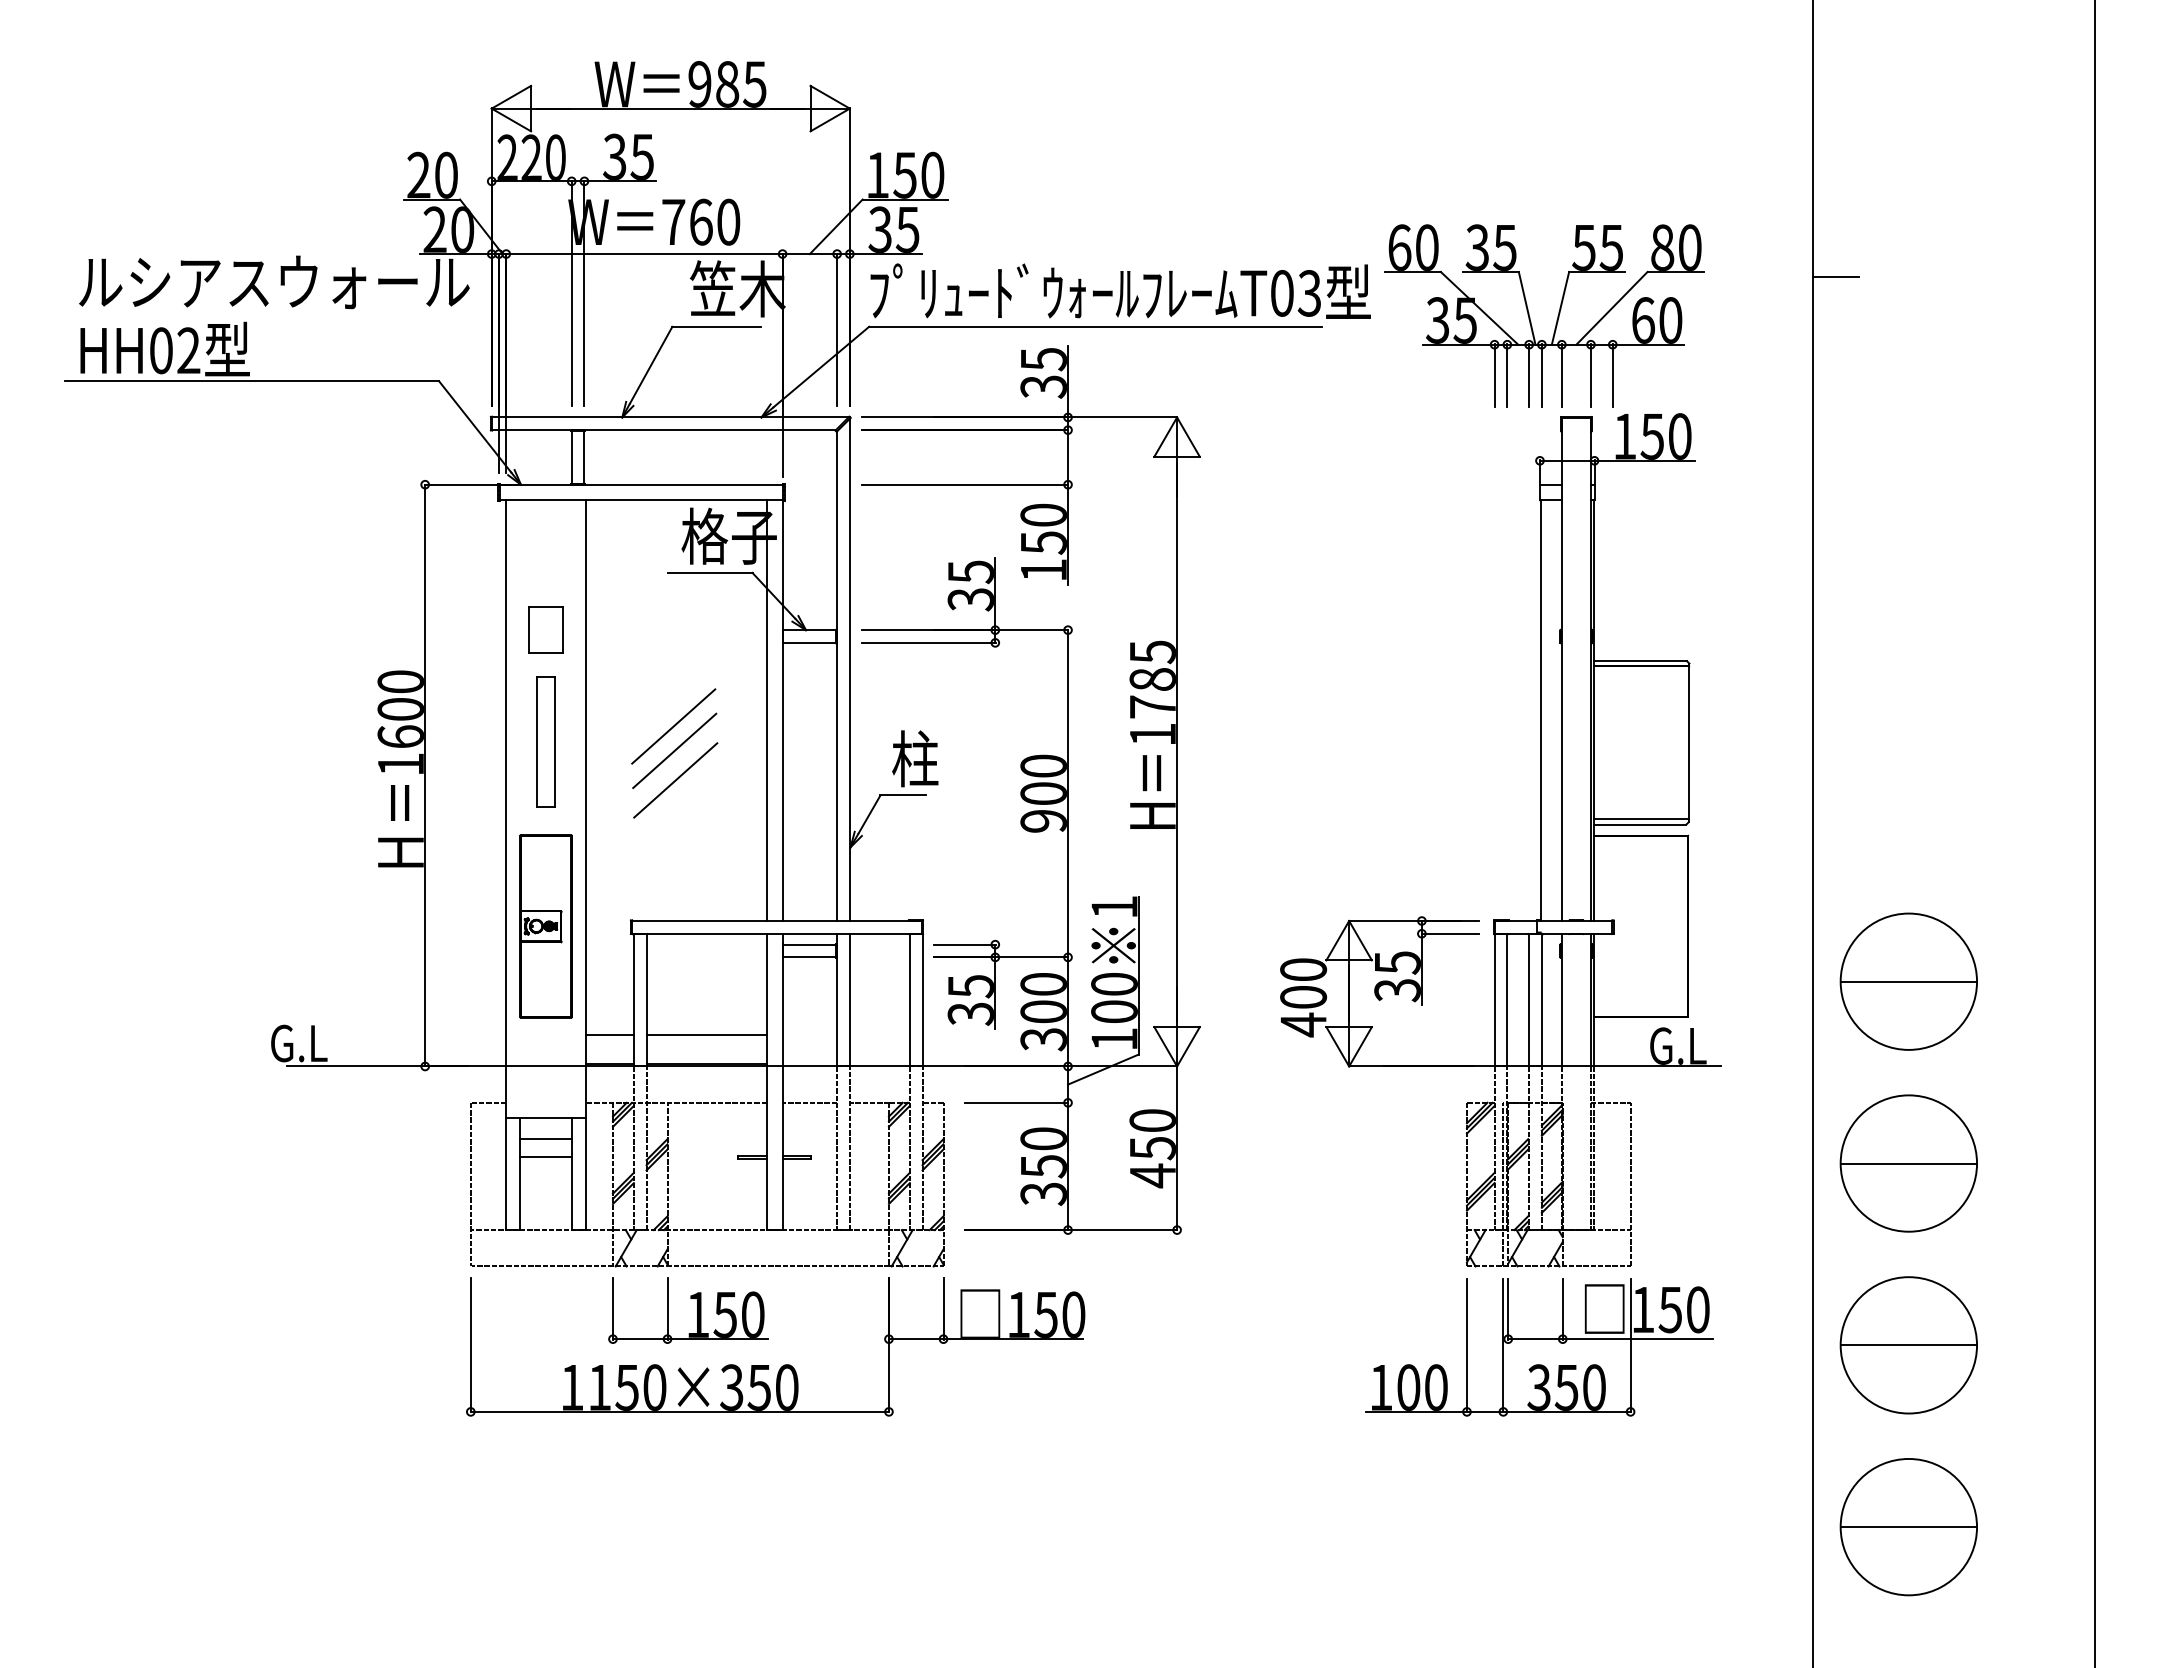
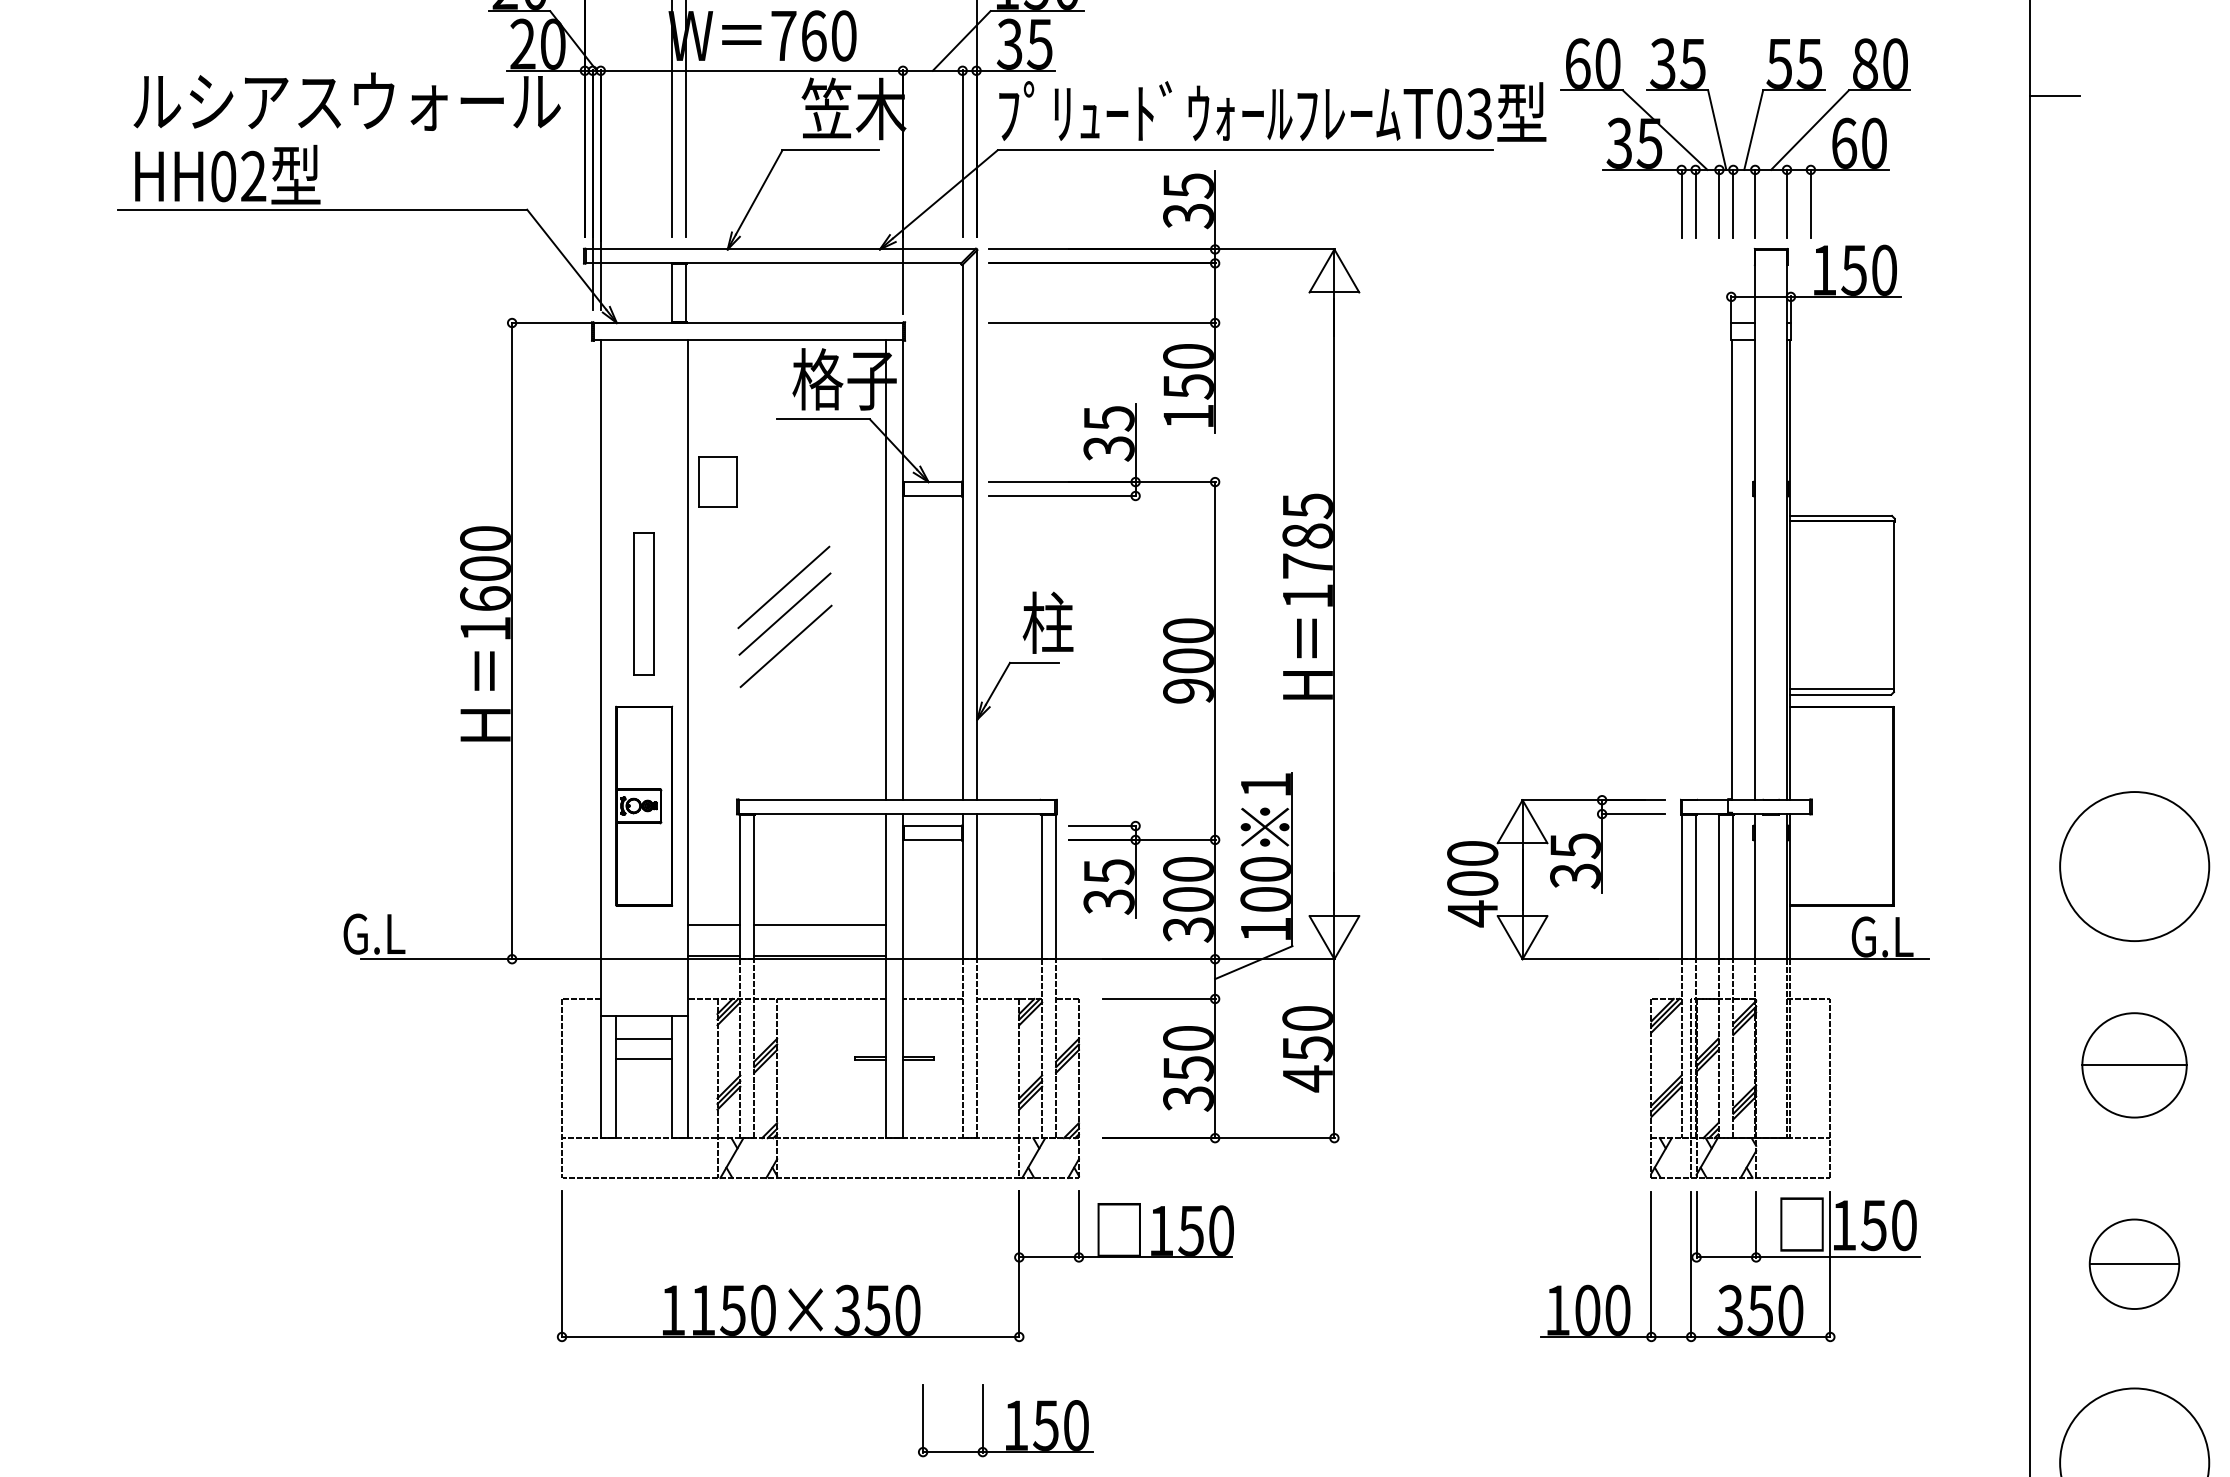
part: (545, 629) -> (716, 481), moved
line: (1908, 981) -> (2134, 866), removed
part: (1908, 1163) -> (2134, 1065), size x0.7
part: (697, 1310) -> (1015, 1420), moved
part: (1908, 1345) -> (2134, 1264), size x0.6
line: (1908, 1527) -> (2134, 1463), removed

